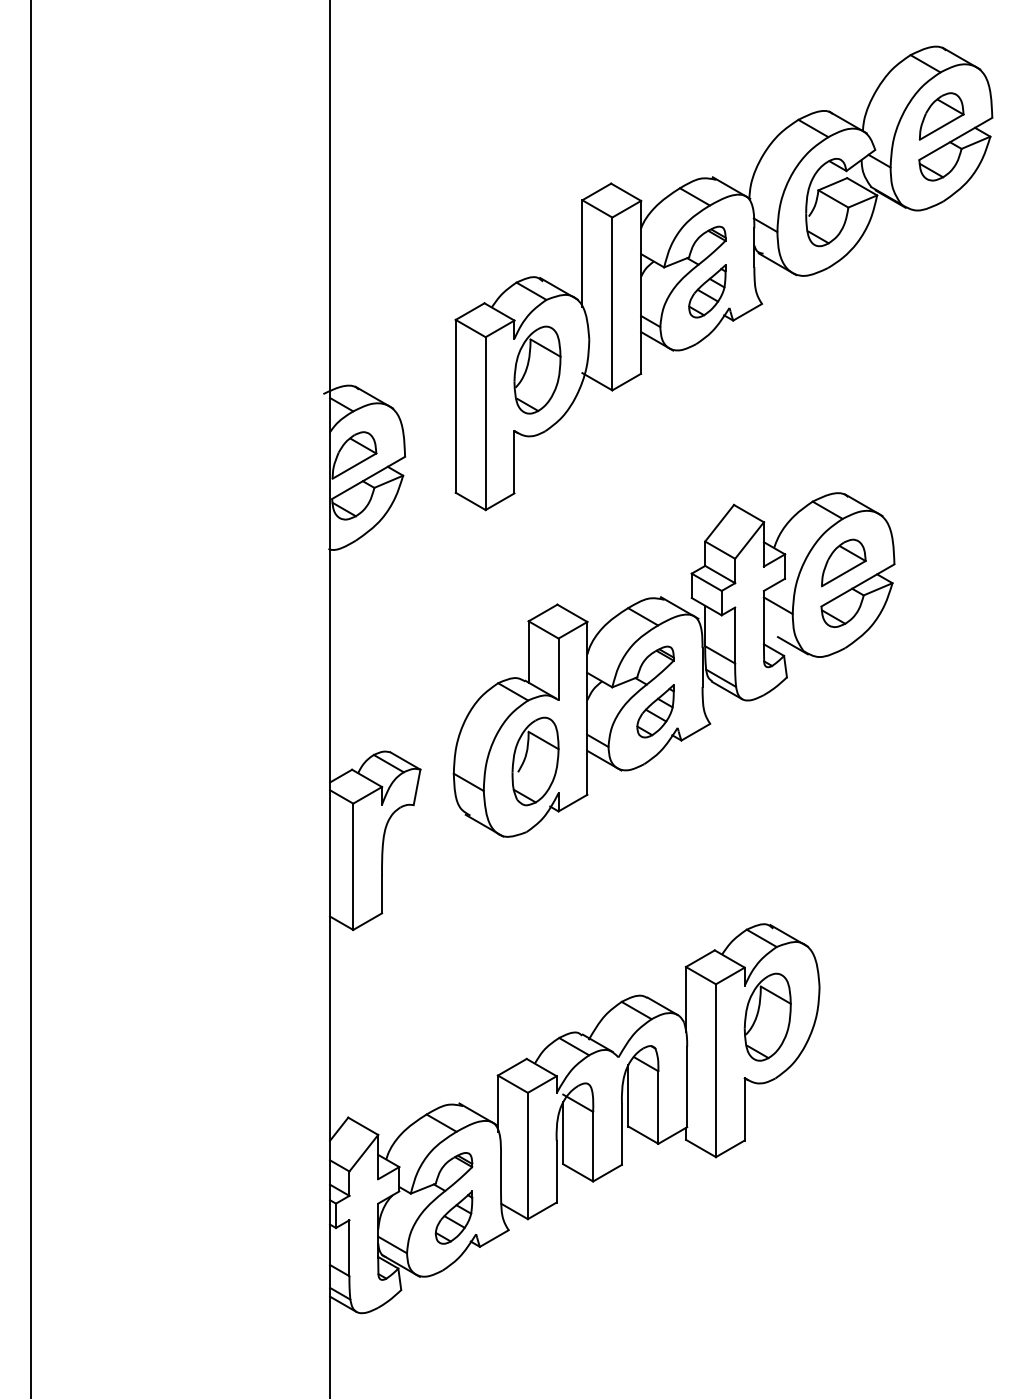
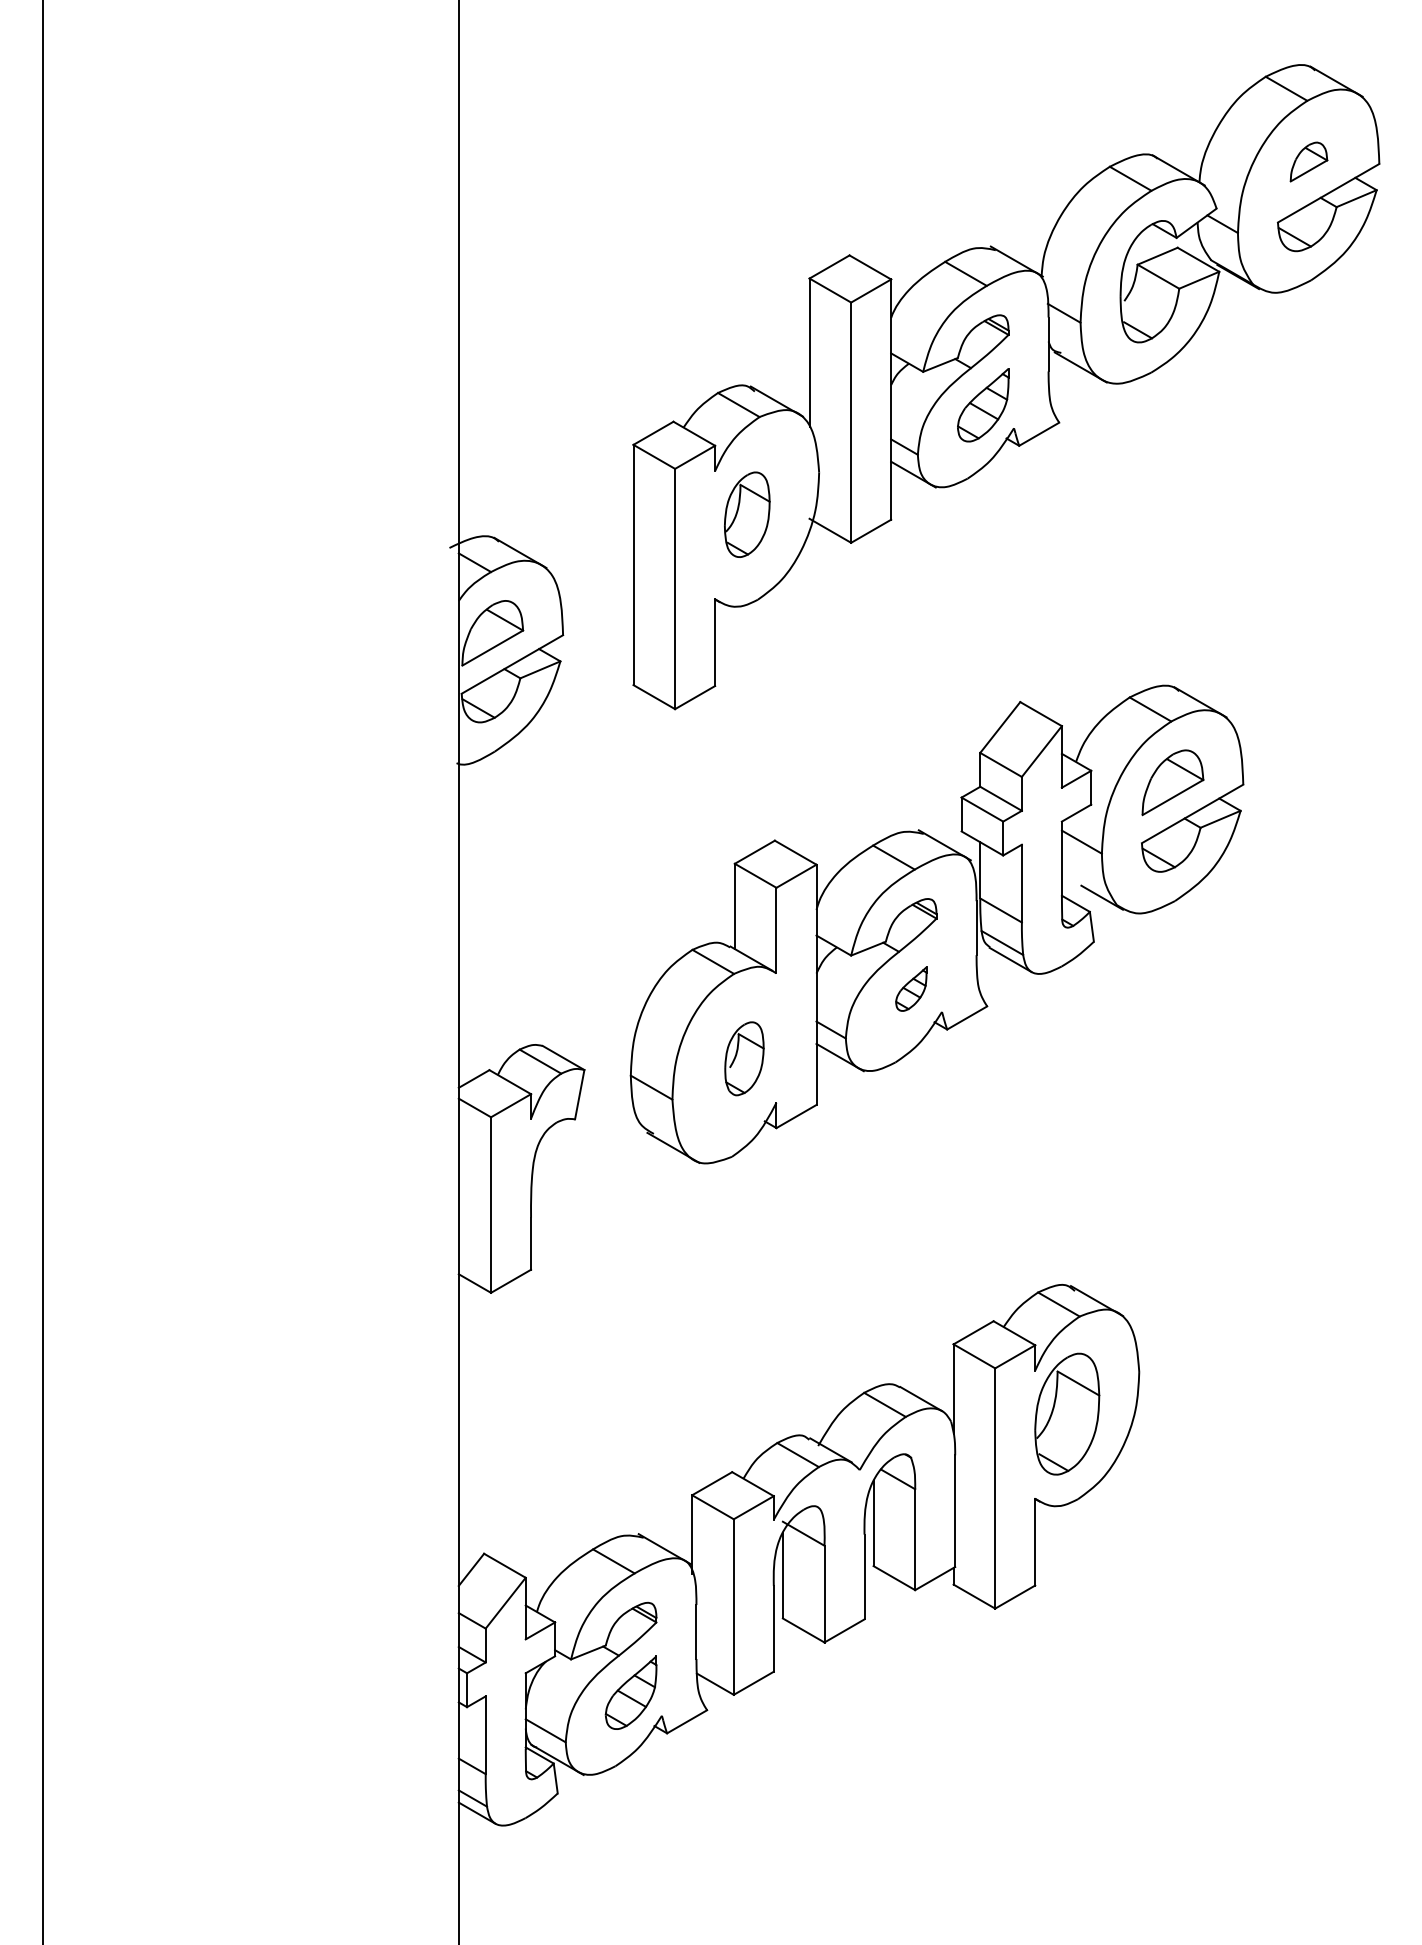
part: (941, 116) -> (1308, 161), size x0.6
part: (537, 370) -> (747, 514), size x0.7
part: (655, 711) -> (911, 989), size x0.6
part: (535, 761) -> (744, 1058), size x0.6

